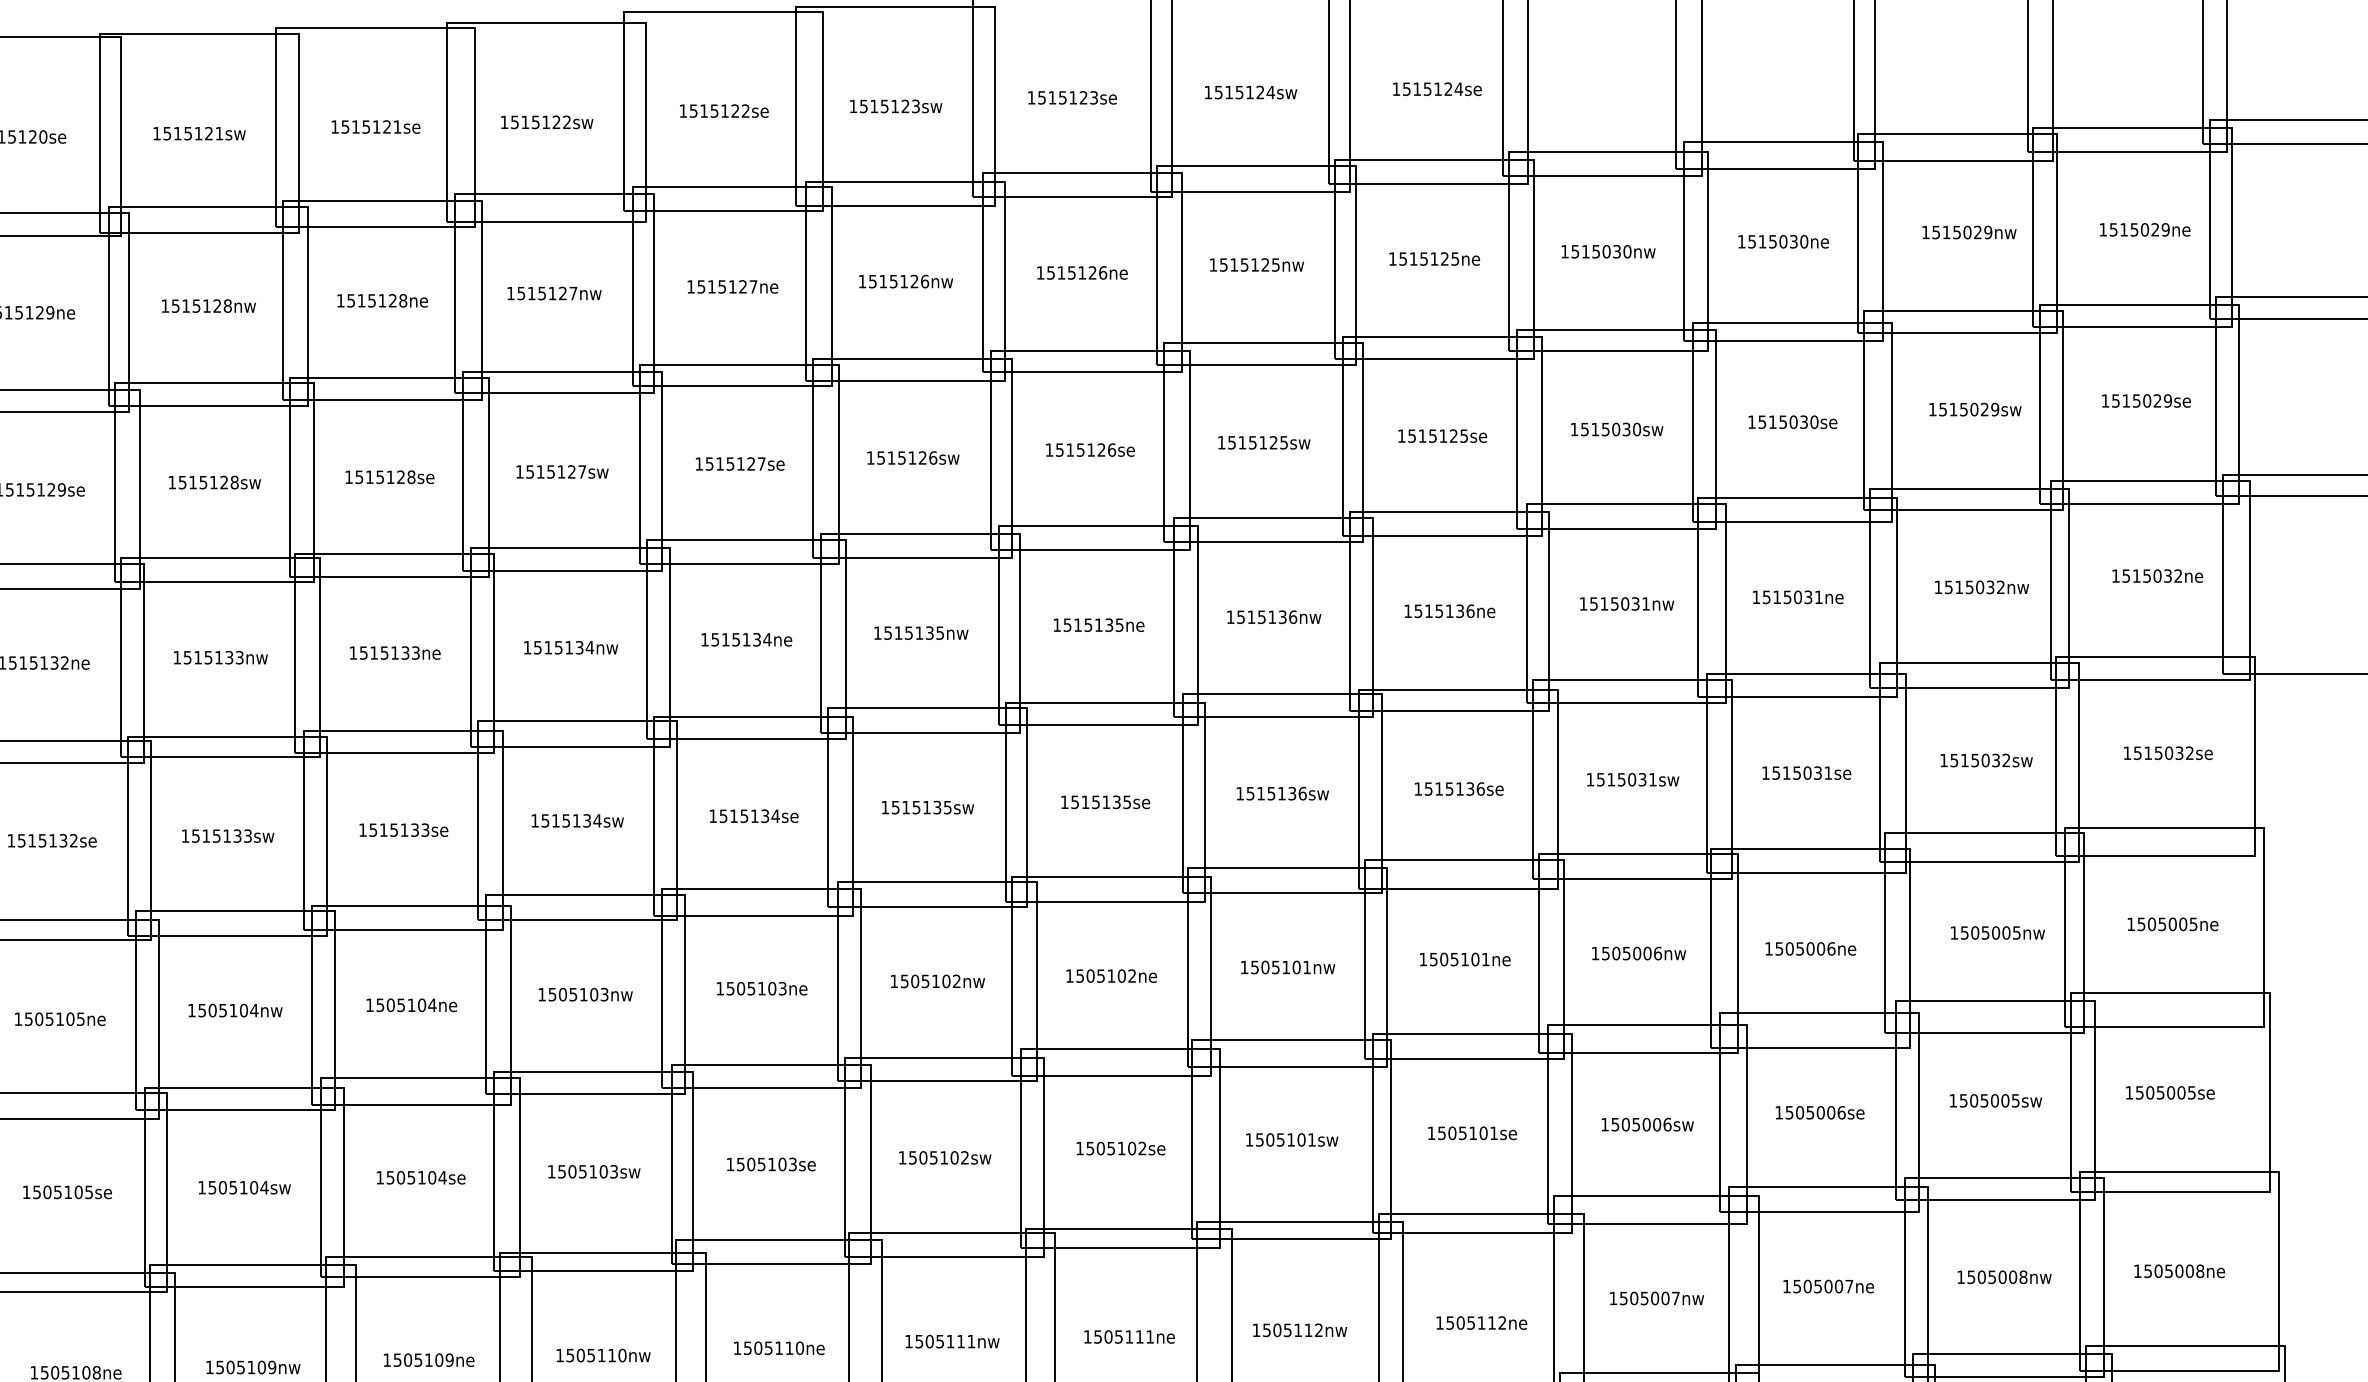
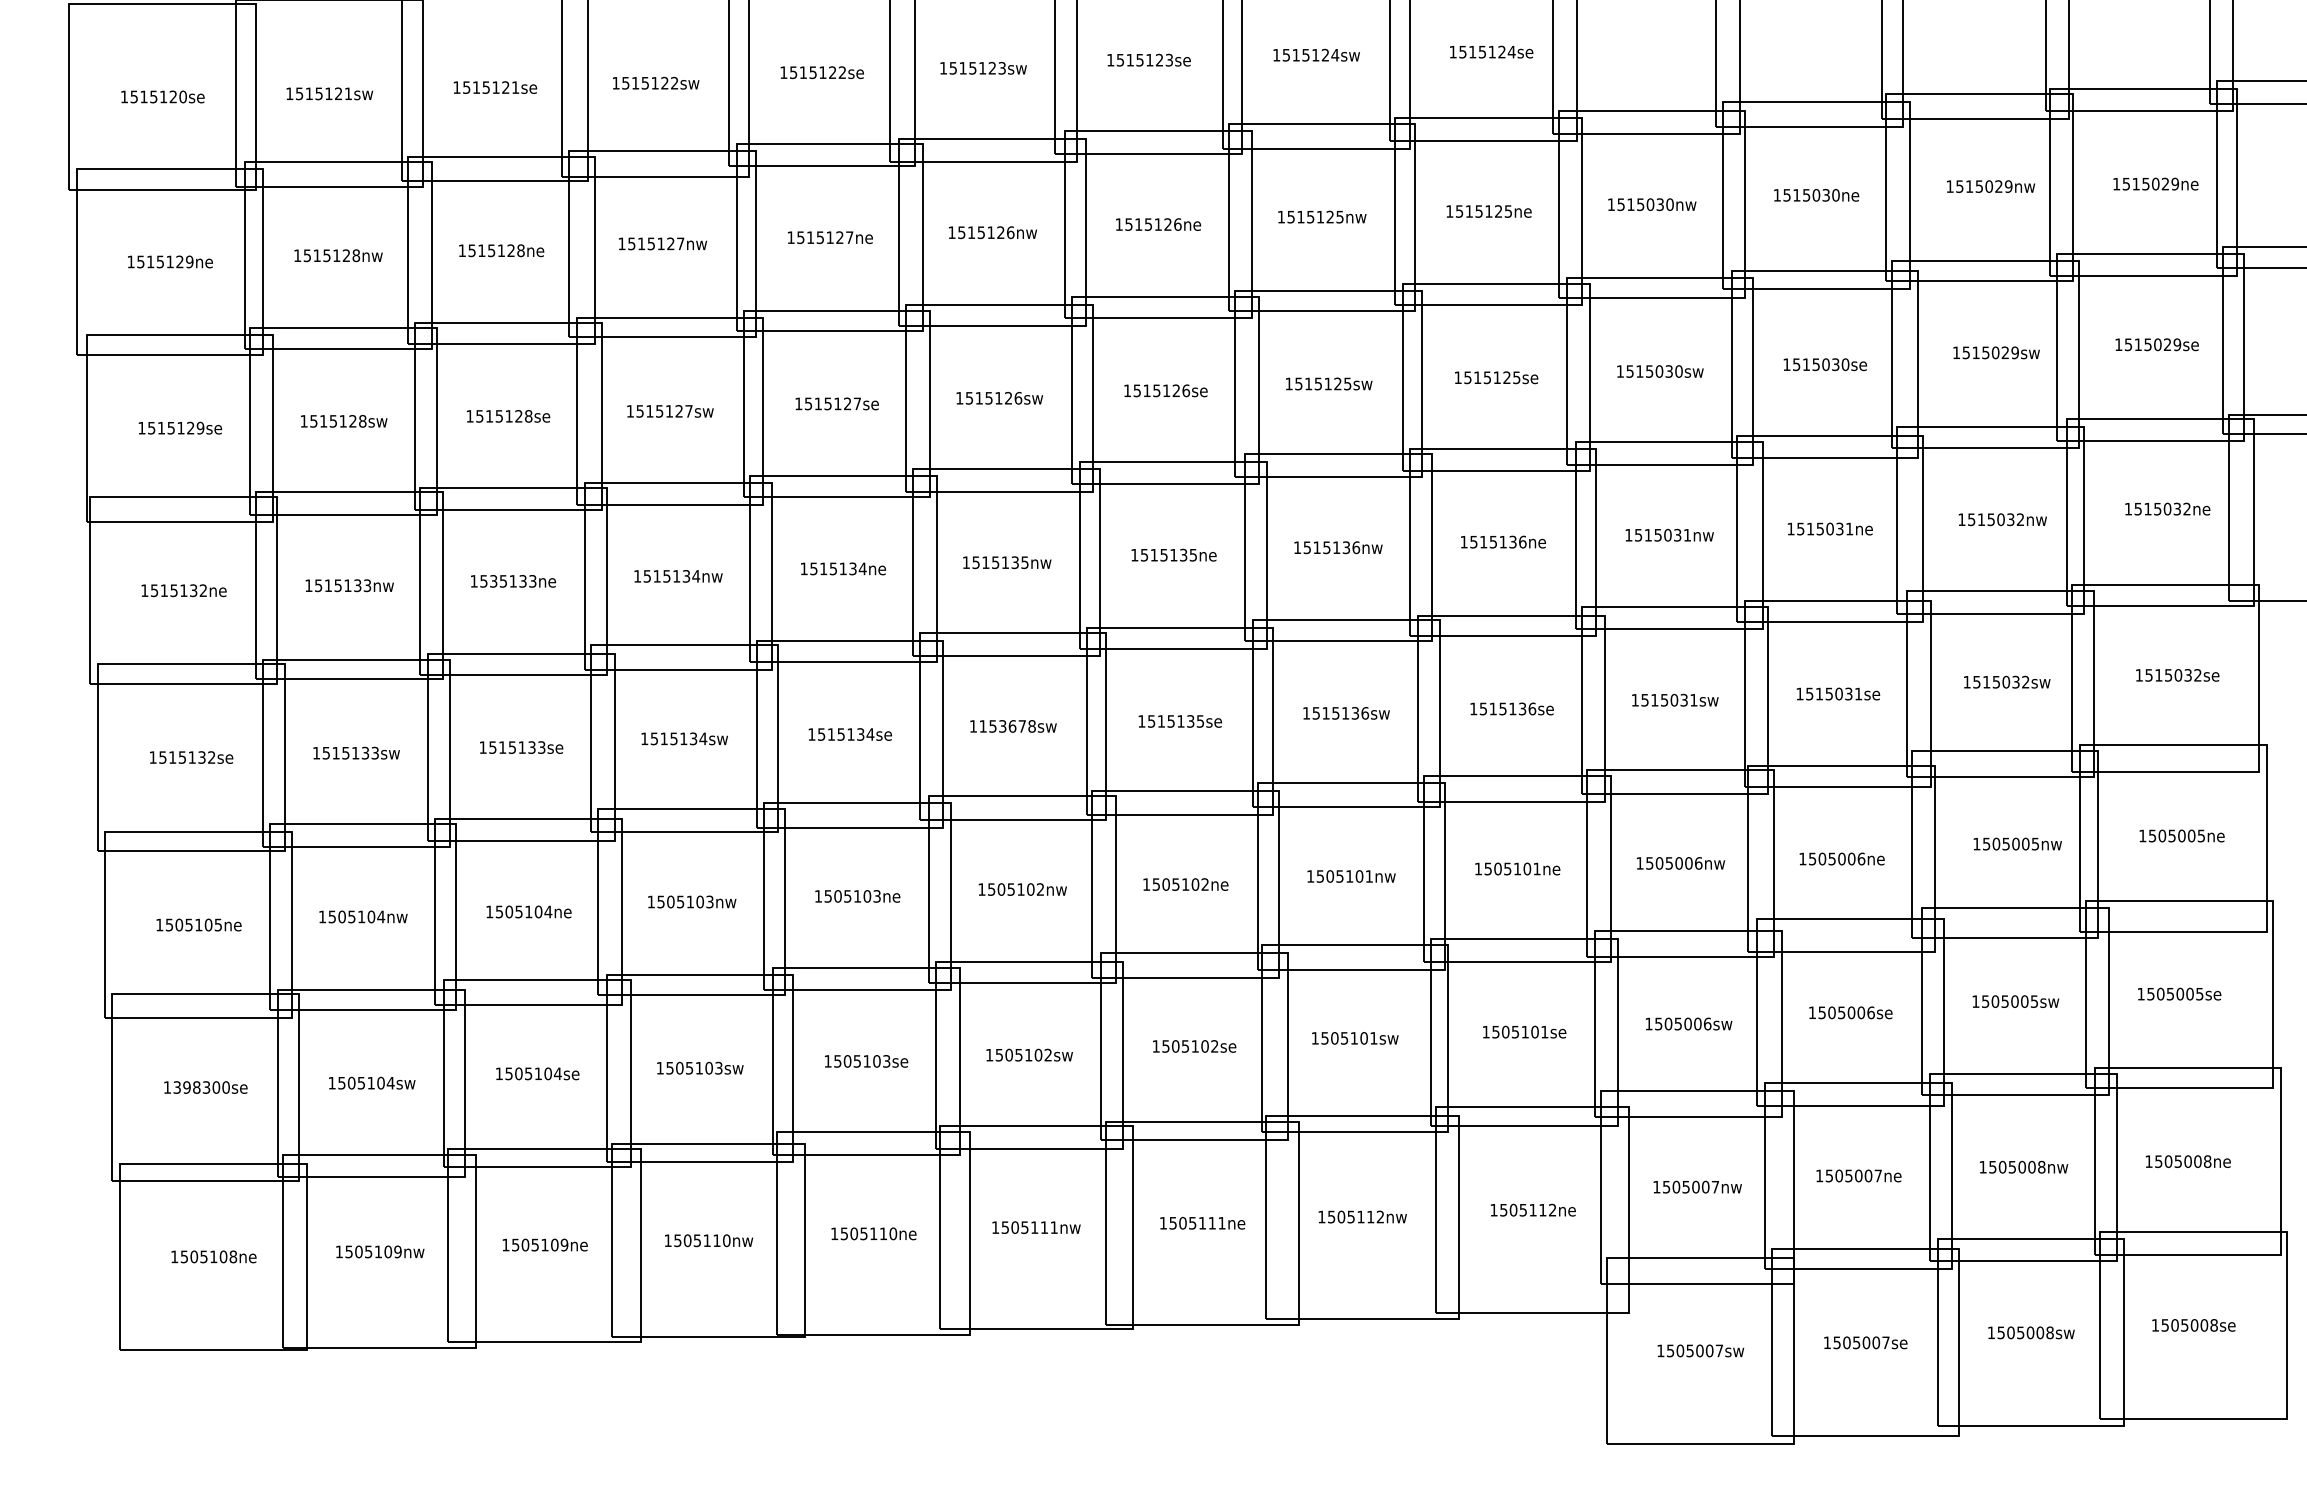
text: (373, 653) -> (493, 581), 1515133ne -> 1535133ne
text: (921, 807) -> (1007, 726), 1515135sw -> 1153678sw
text: (62, 1192) -> (201, 1087), 1505105se -> 1398300se

